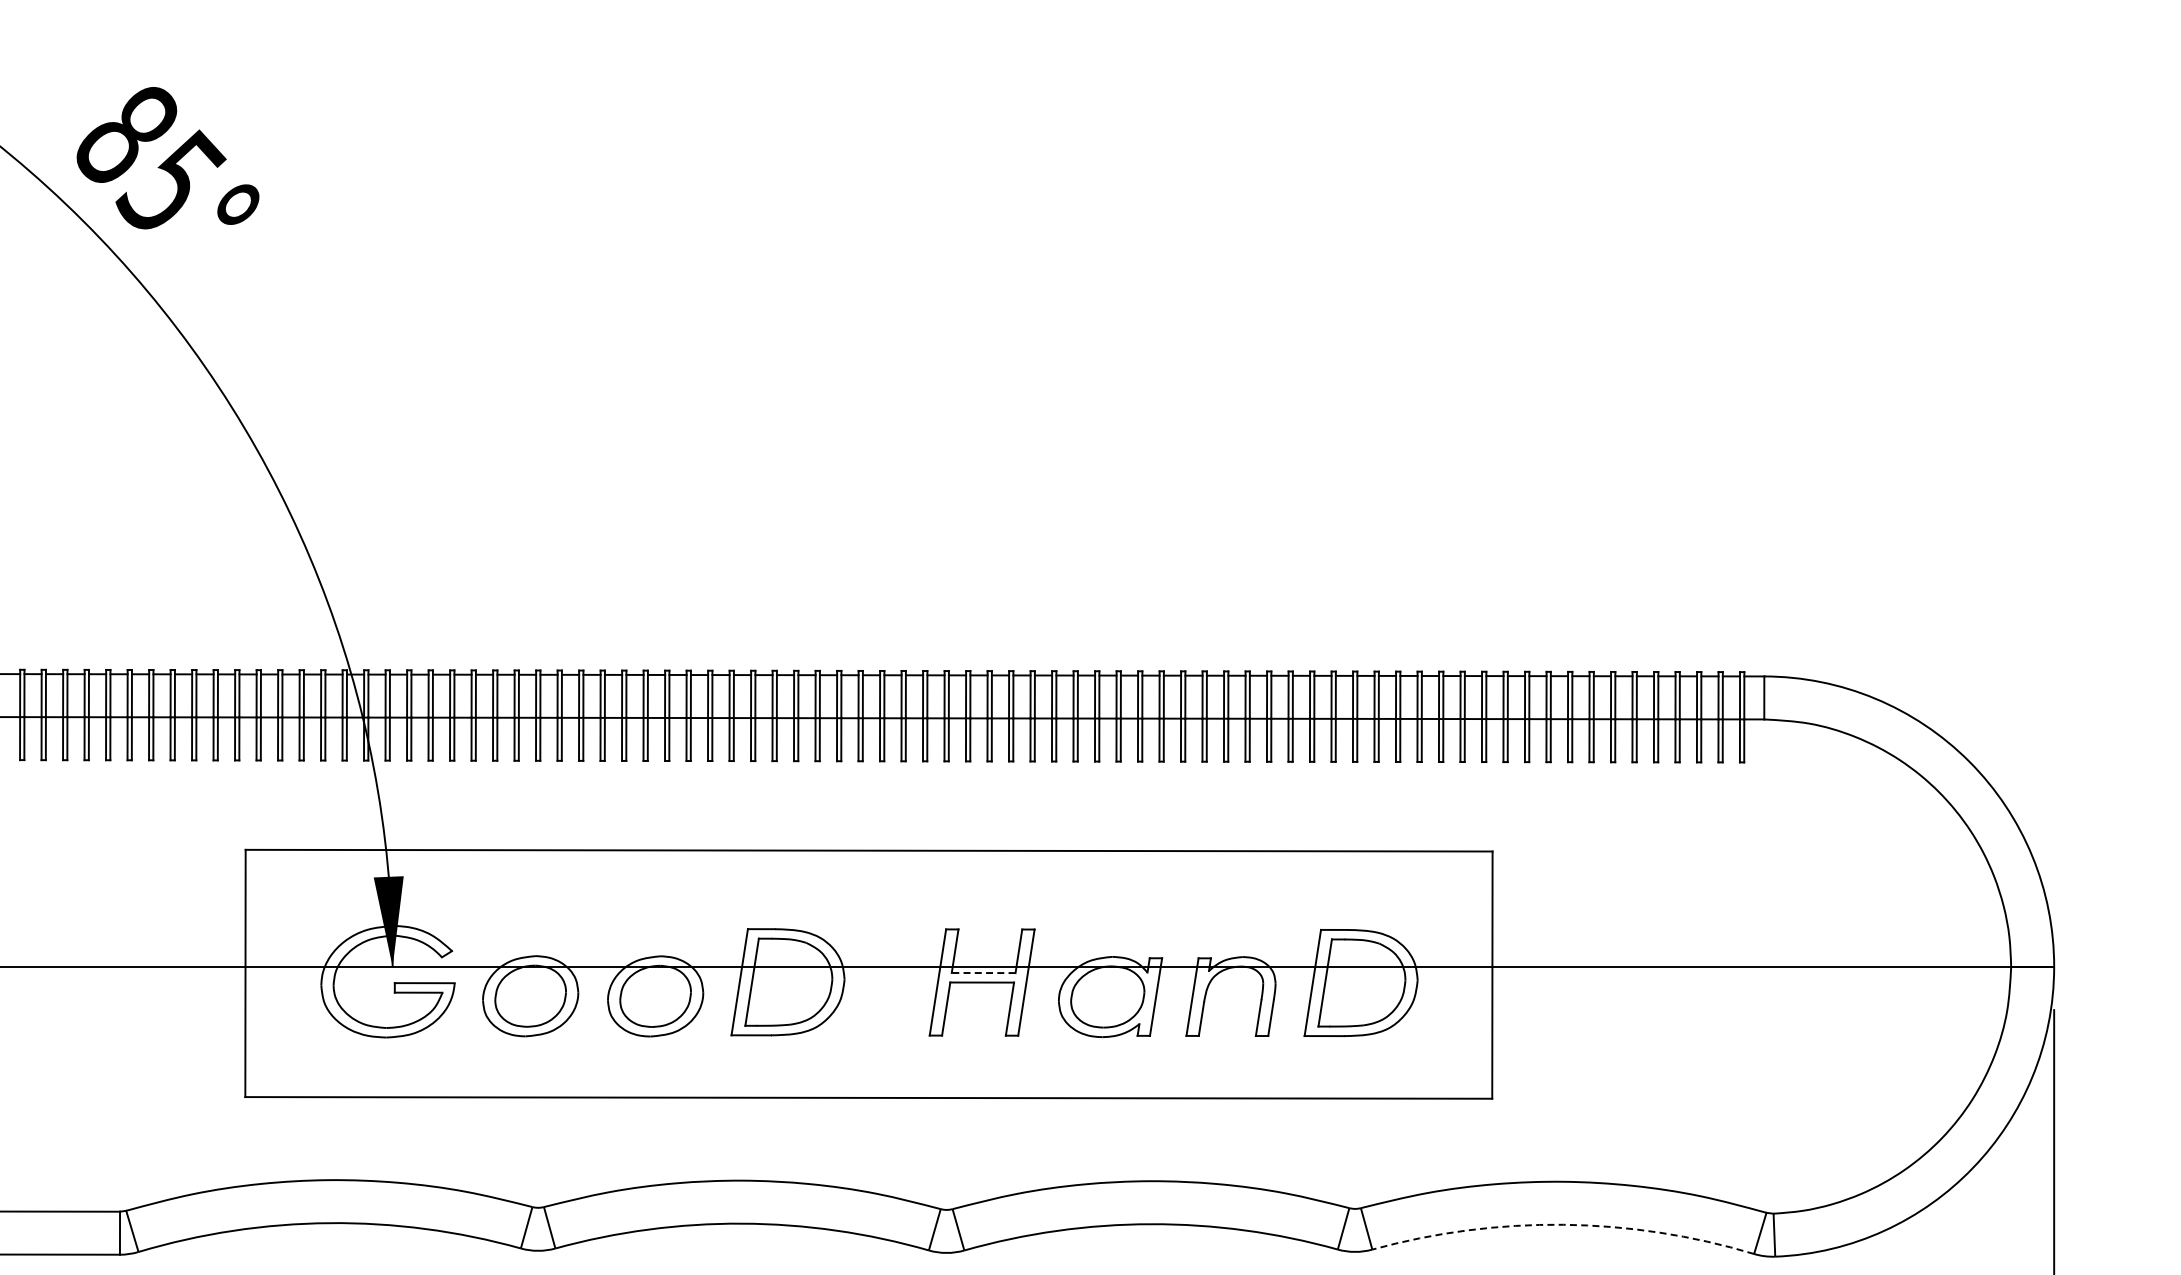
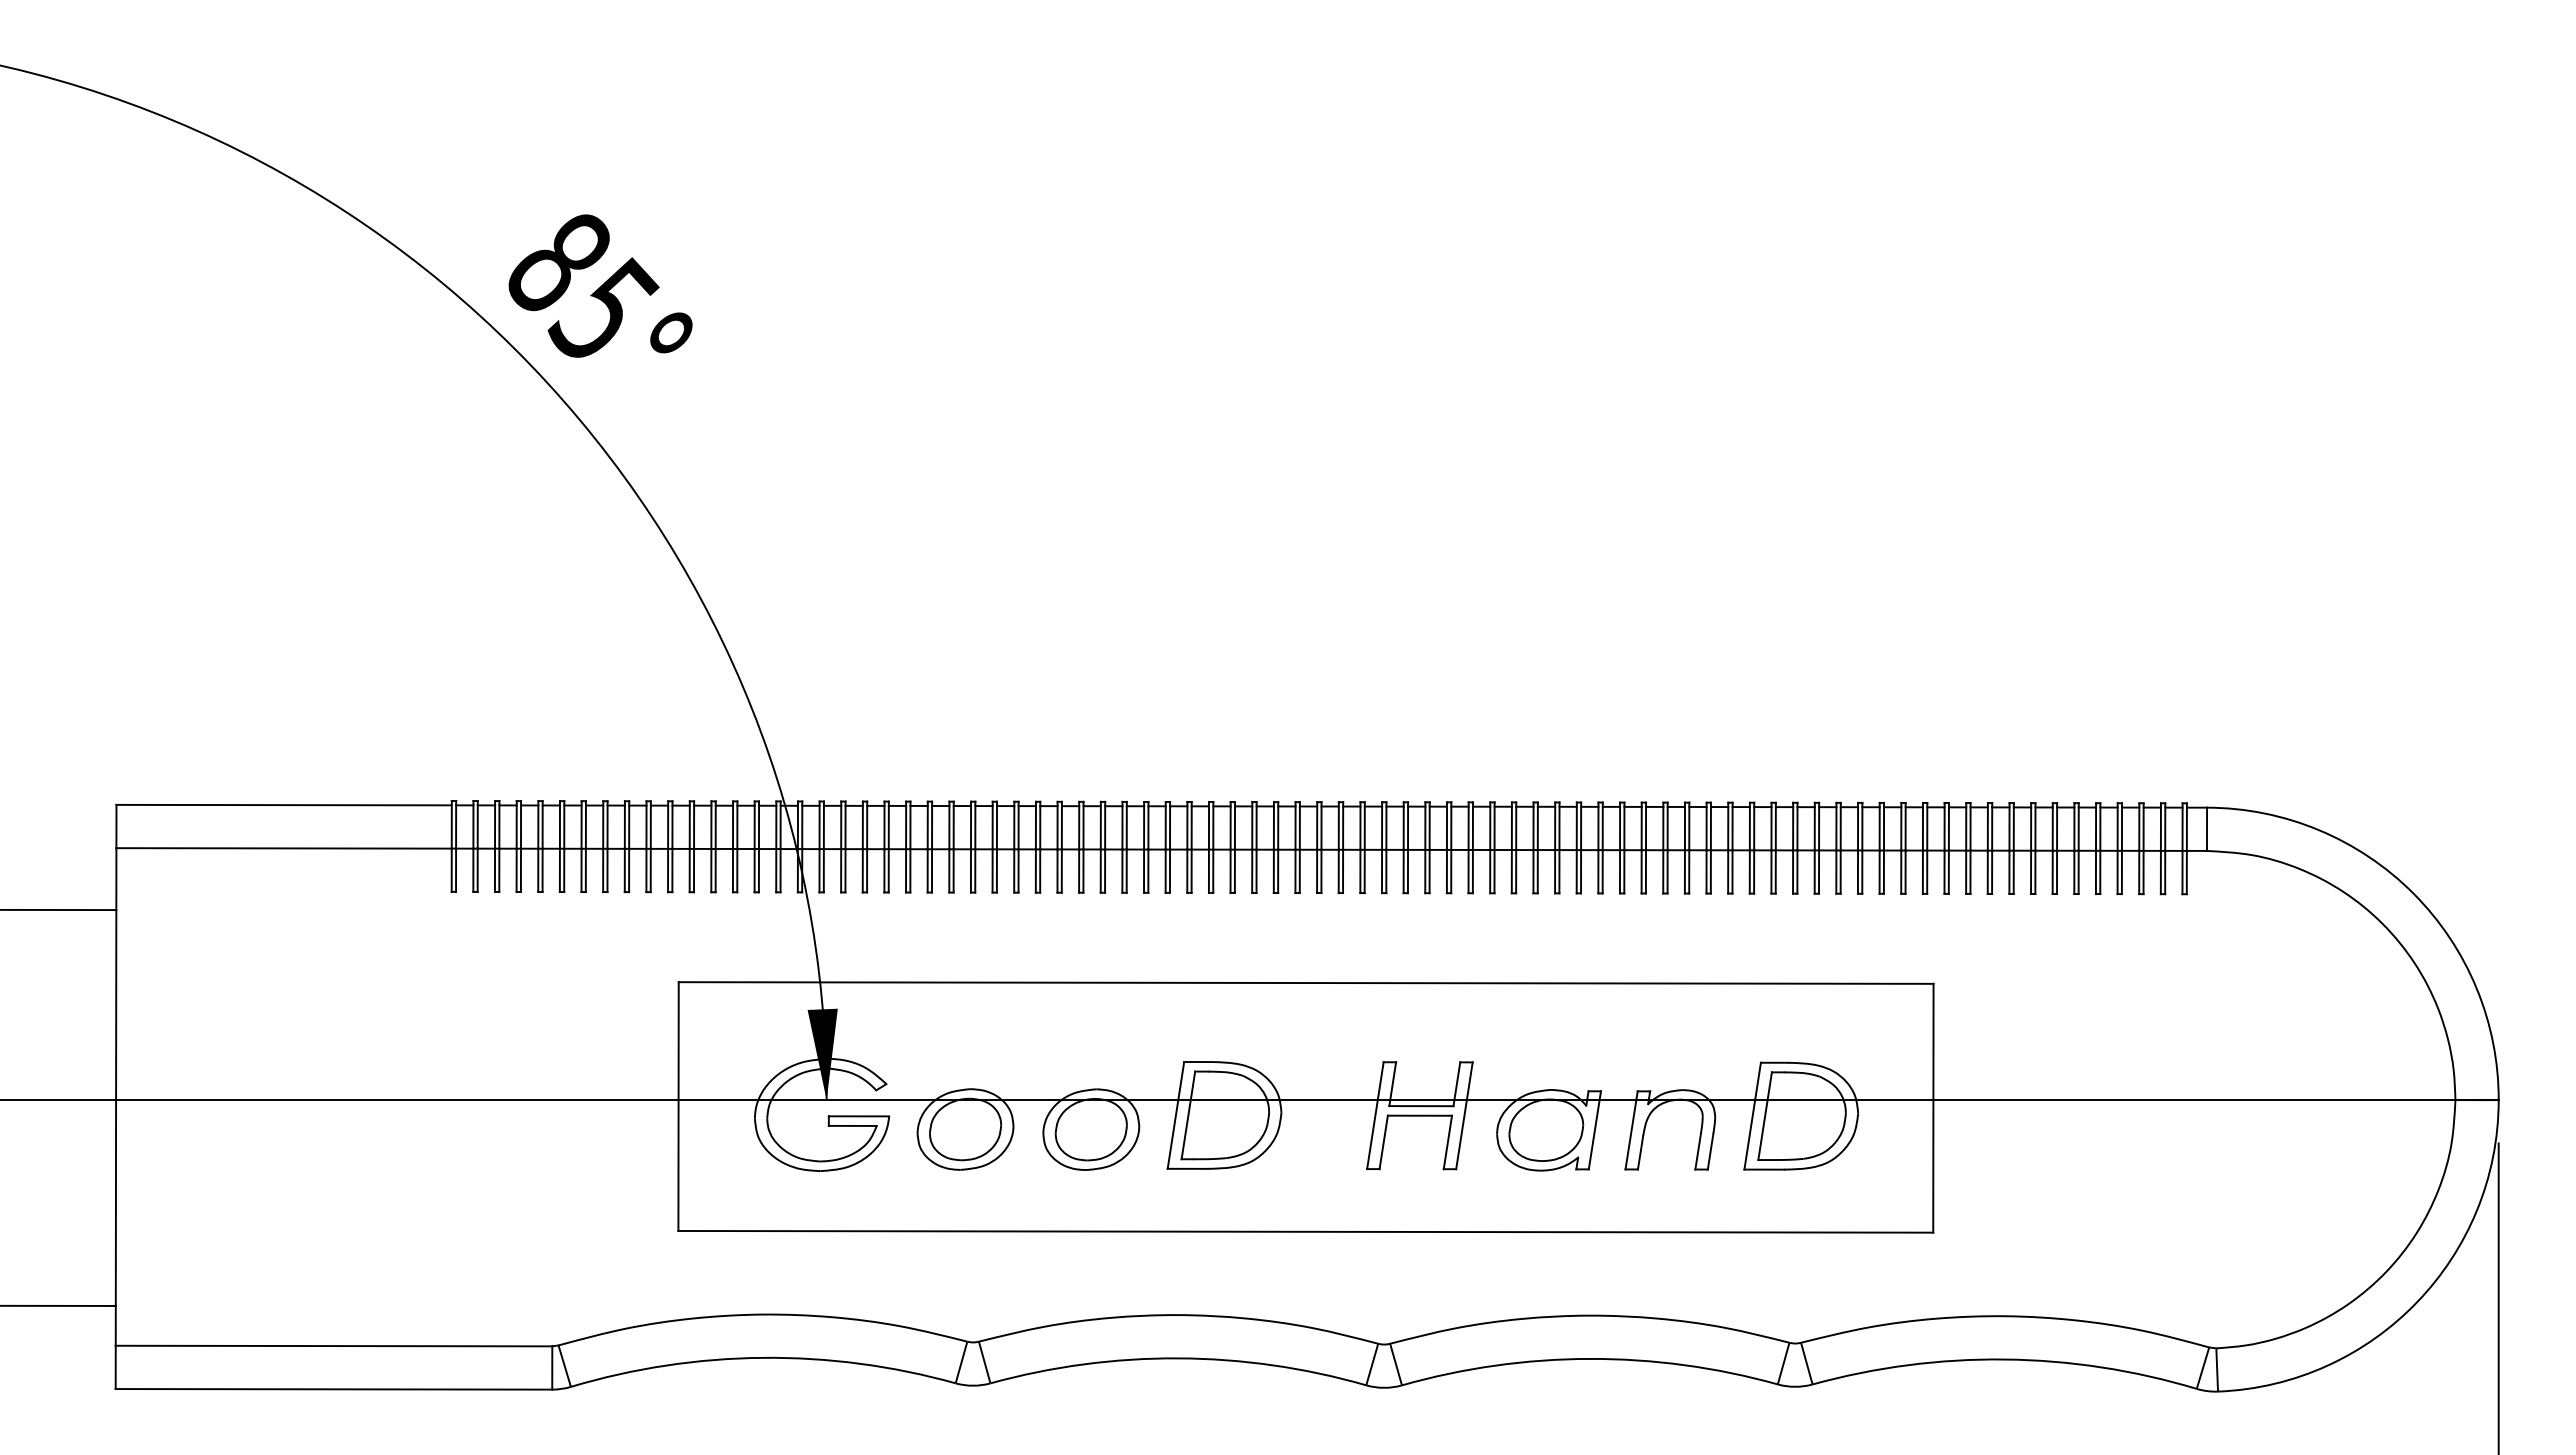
line: (982, 973) -> (1420, 1106), dashed -> solid
arc: (1563, 1224) -> (2004, 1359), dashed -> solid

